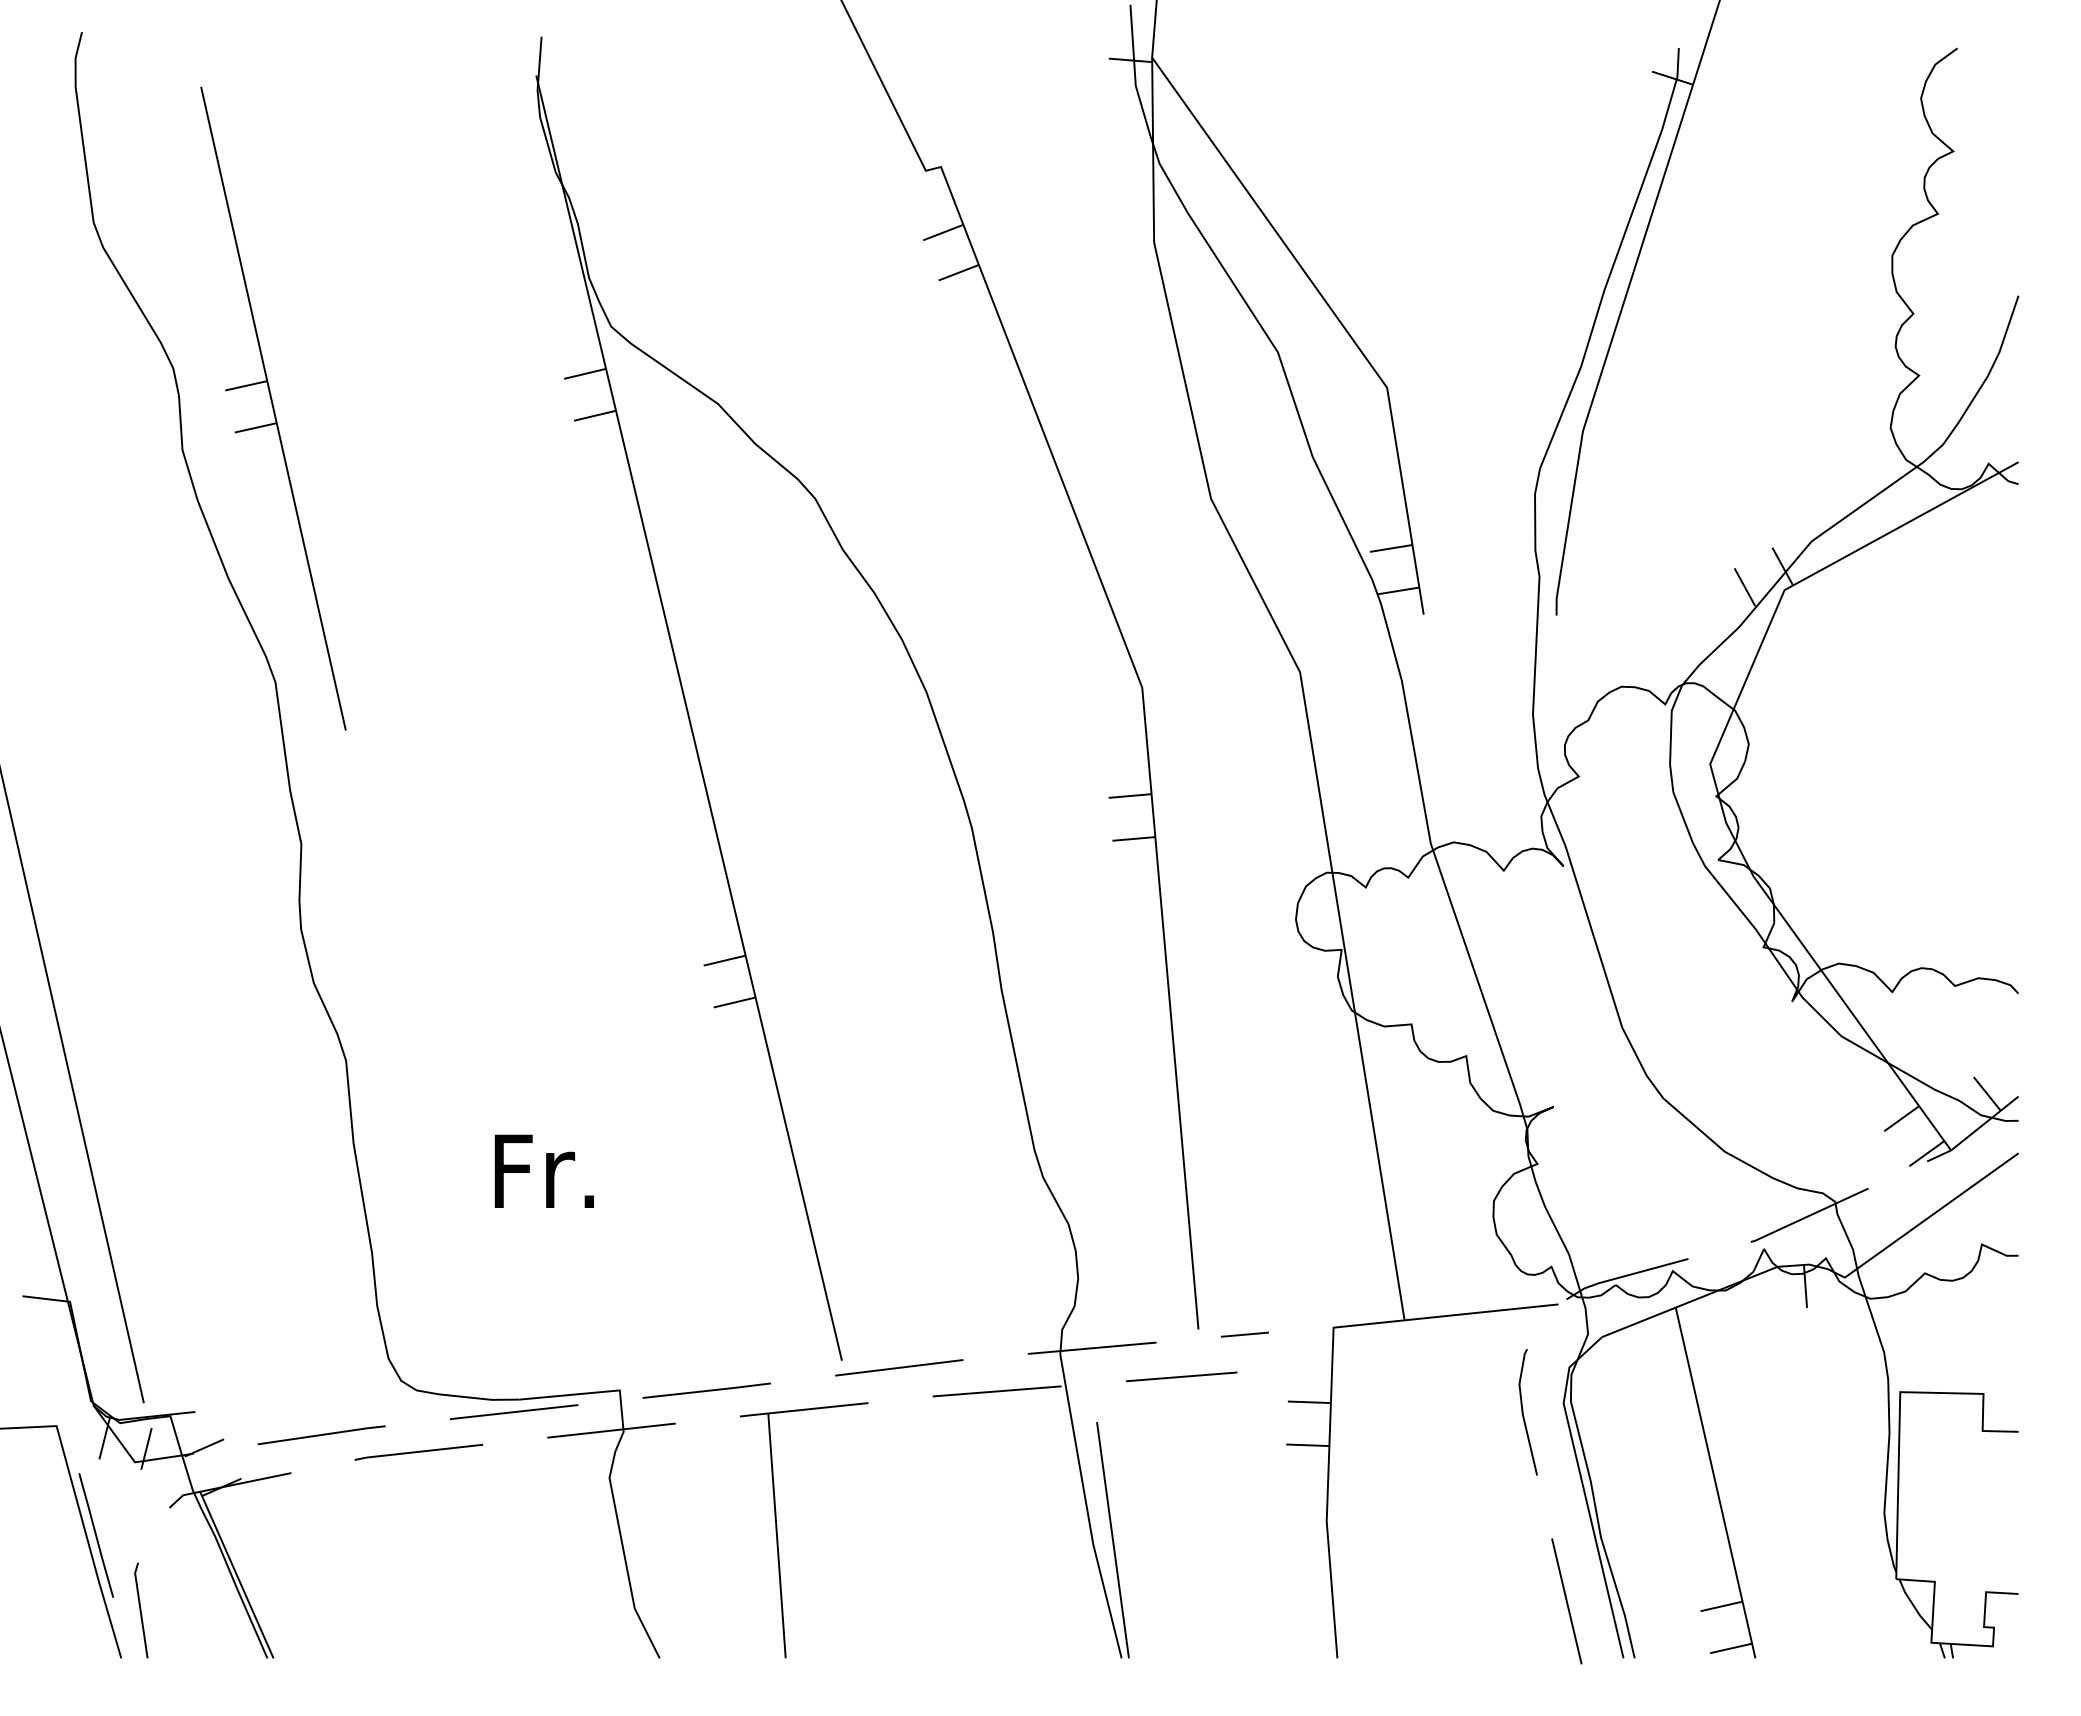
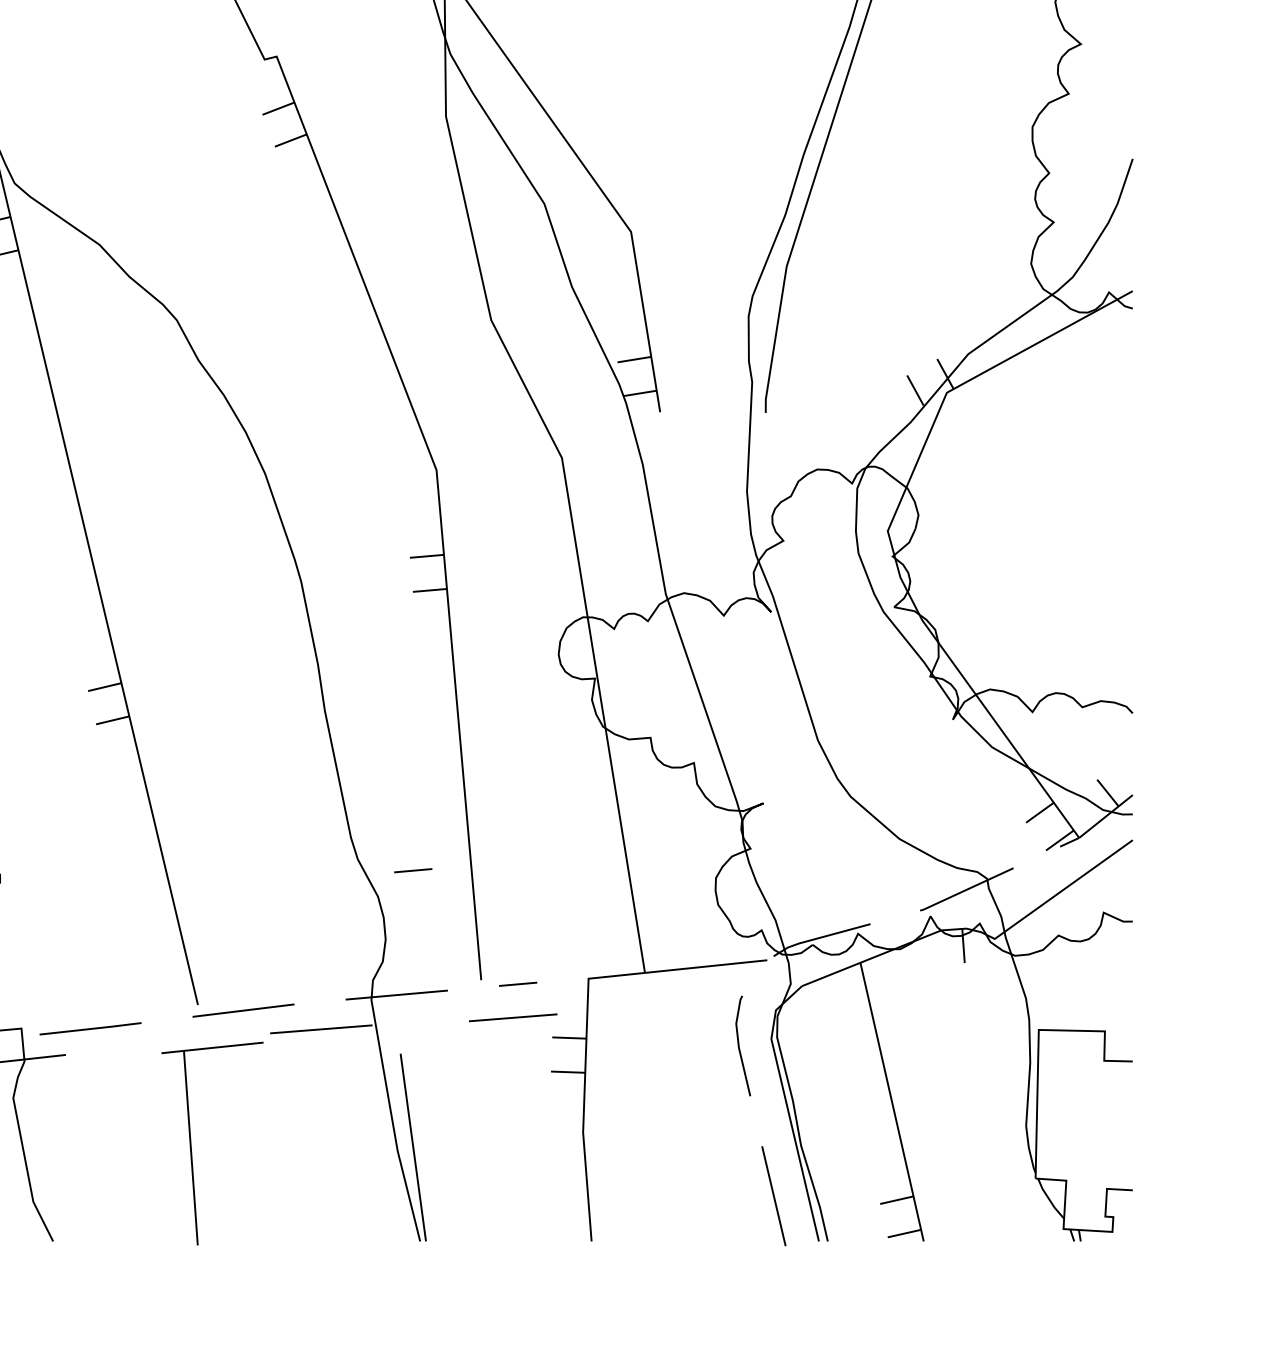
line: (1112, 1191) -> (412, 870), added
line: (1181, 1376) -> (513, 1017), moved
part: (777, 1530) -> (191, 1143), moved

